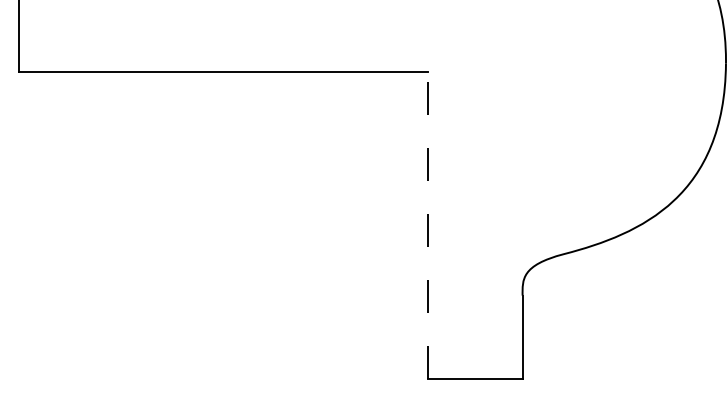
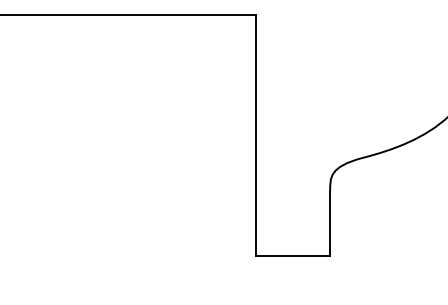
line: (427, 224) -> (255, 134), dashed -> solid

